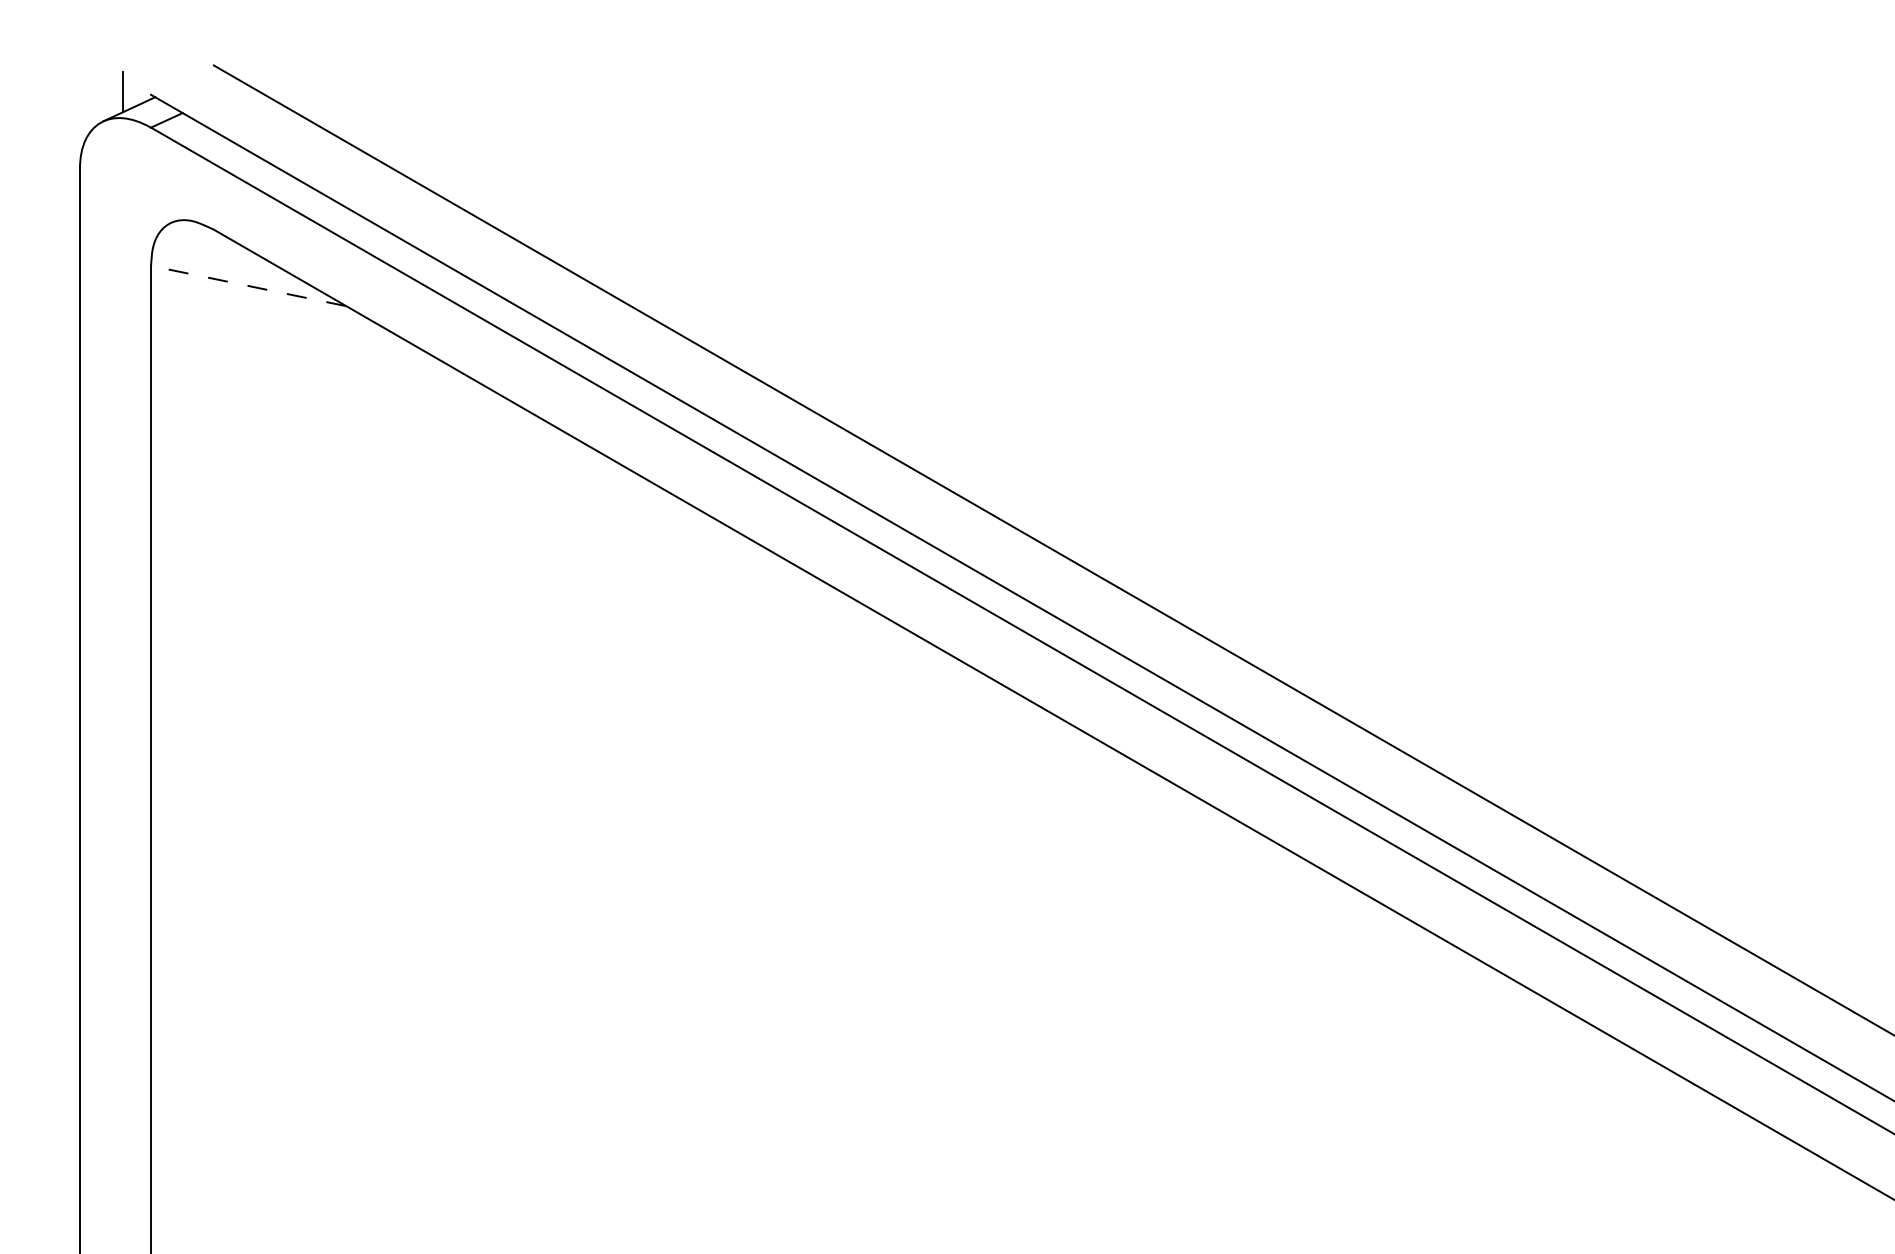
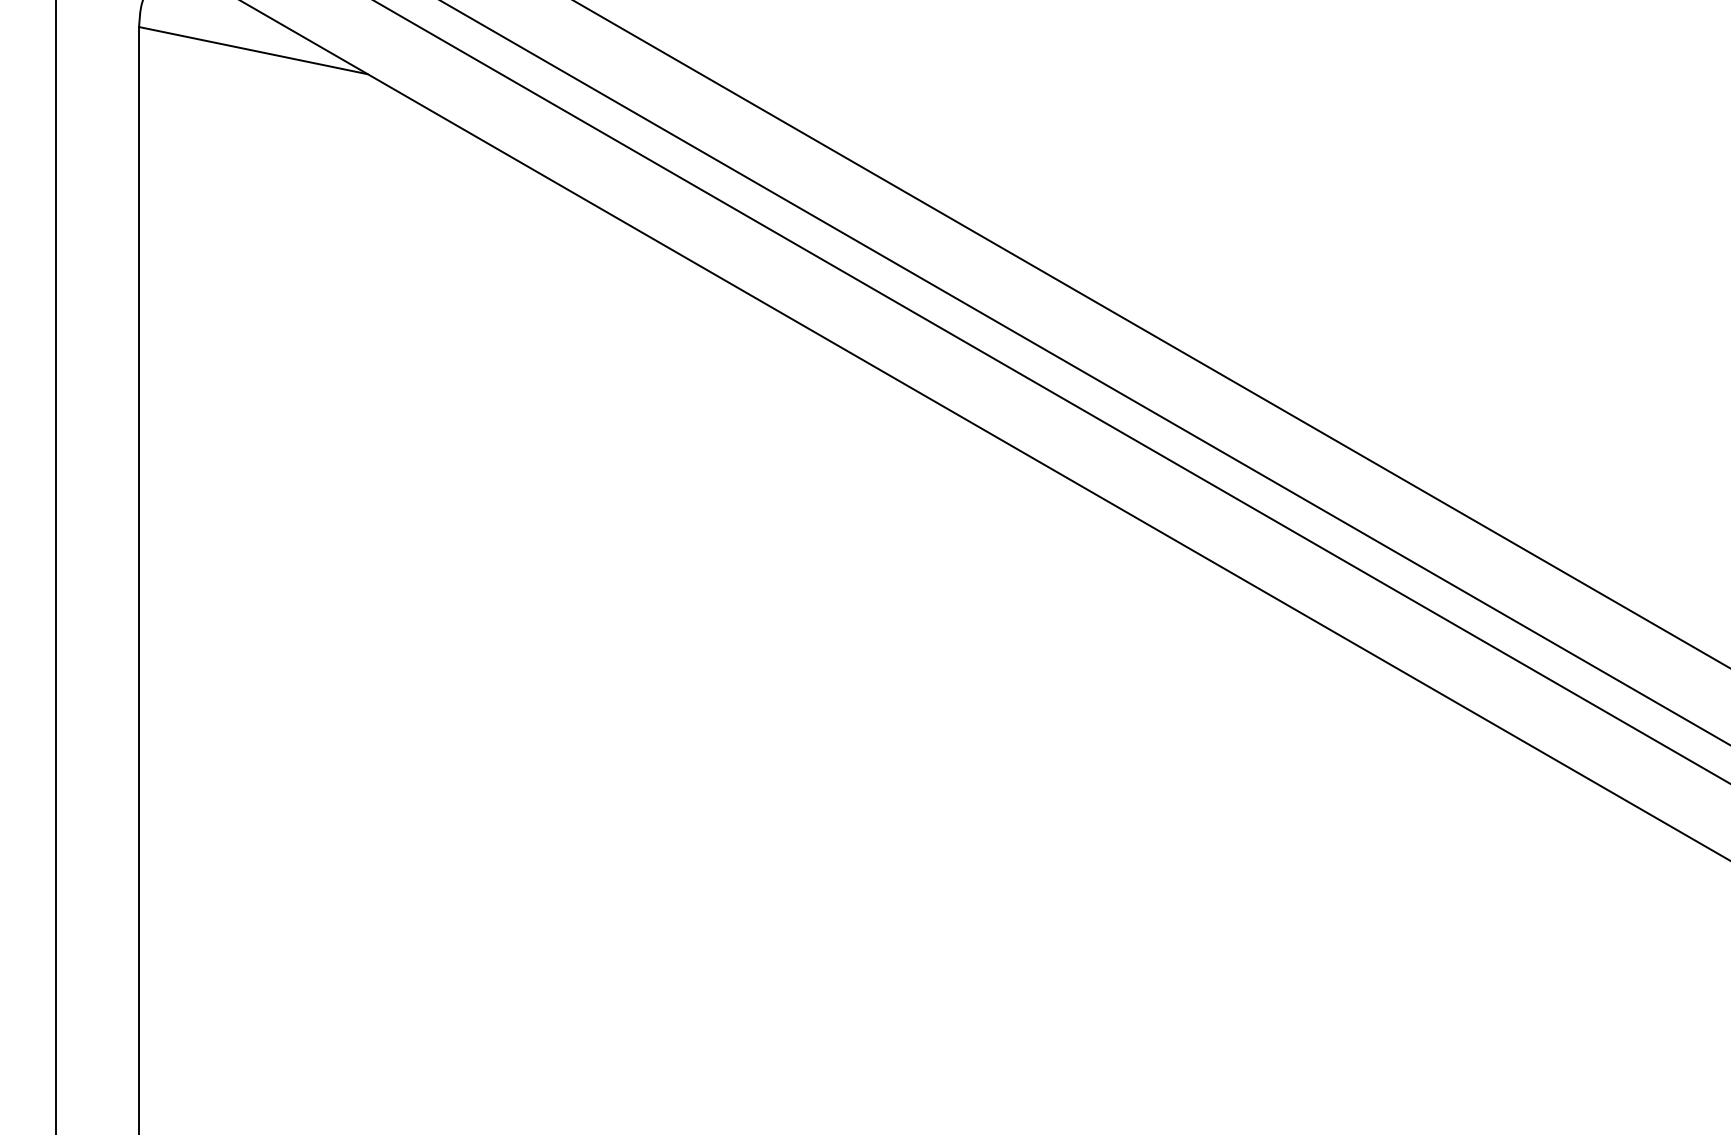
line: (248, 286) -> (253, 51), dashed -> solid

